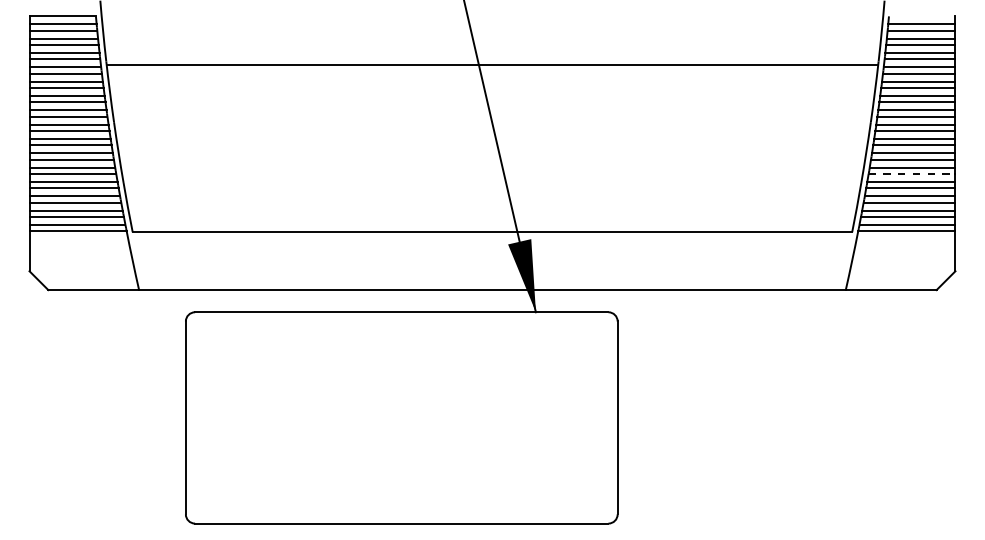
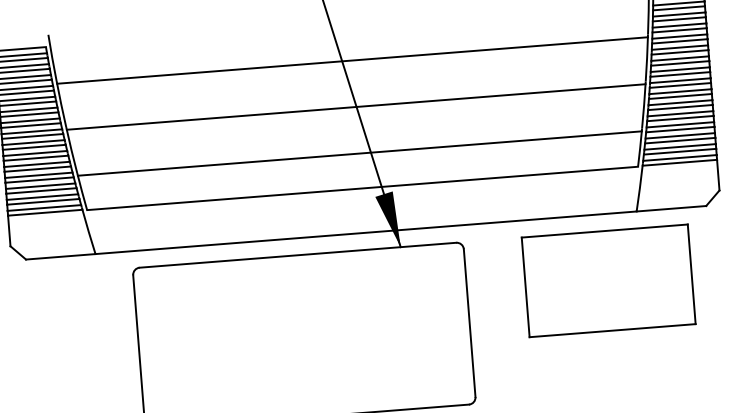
line: (492, 125) -> (356, 106), added
line: (912, 173) -> (680, 118), dashed -> solid
line: (492, 186) -> (359, 153), added
part: (802, 376) -> (608, 280), added

